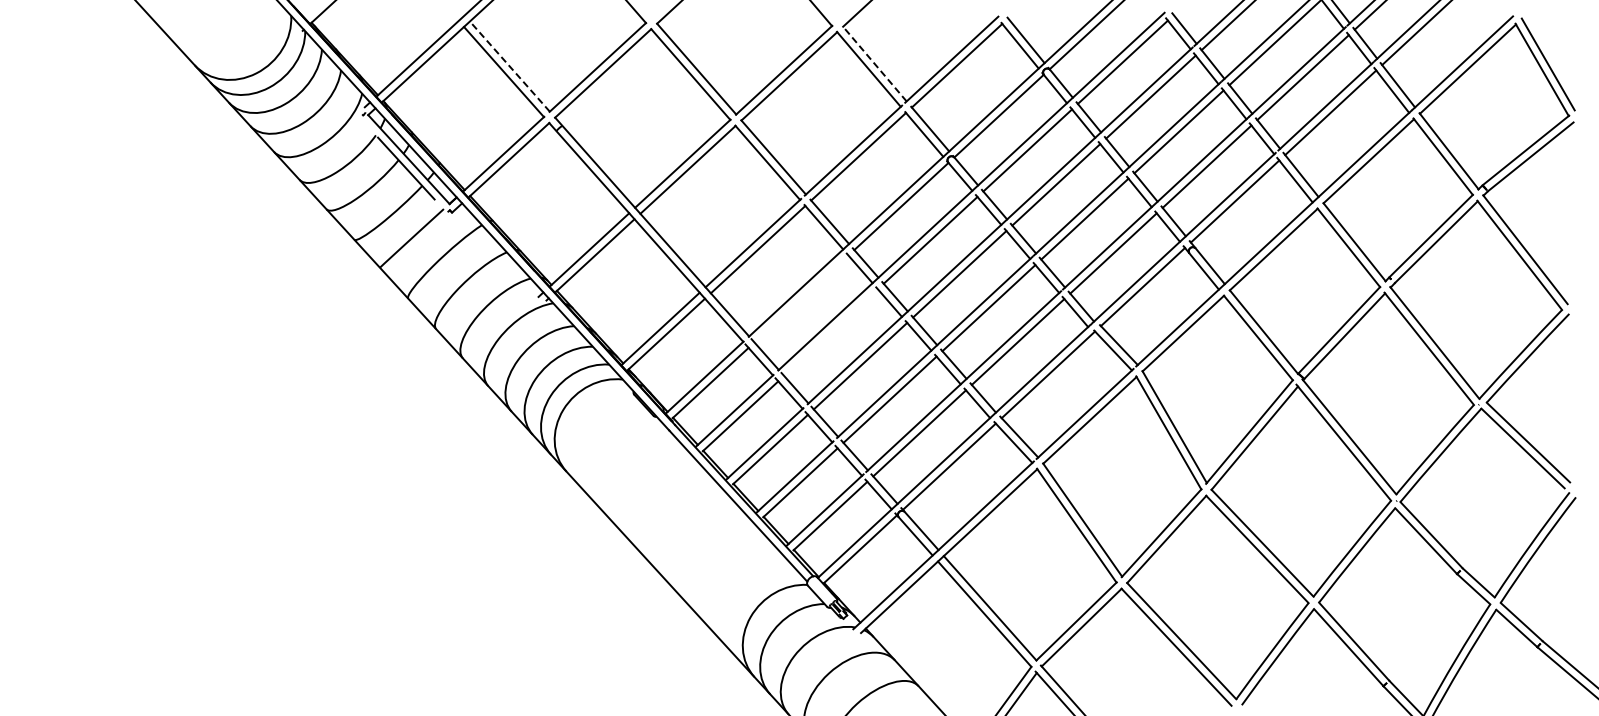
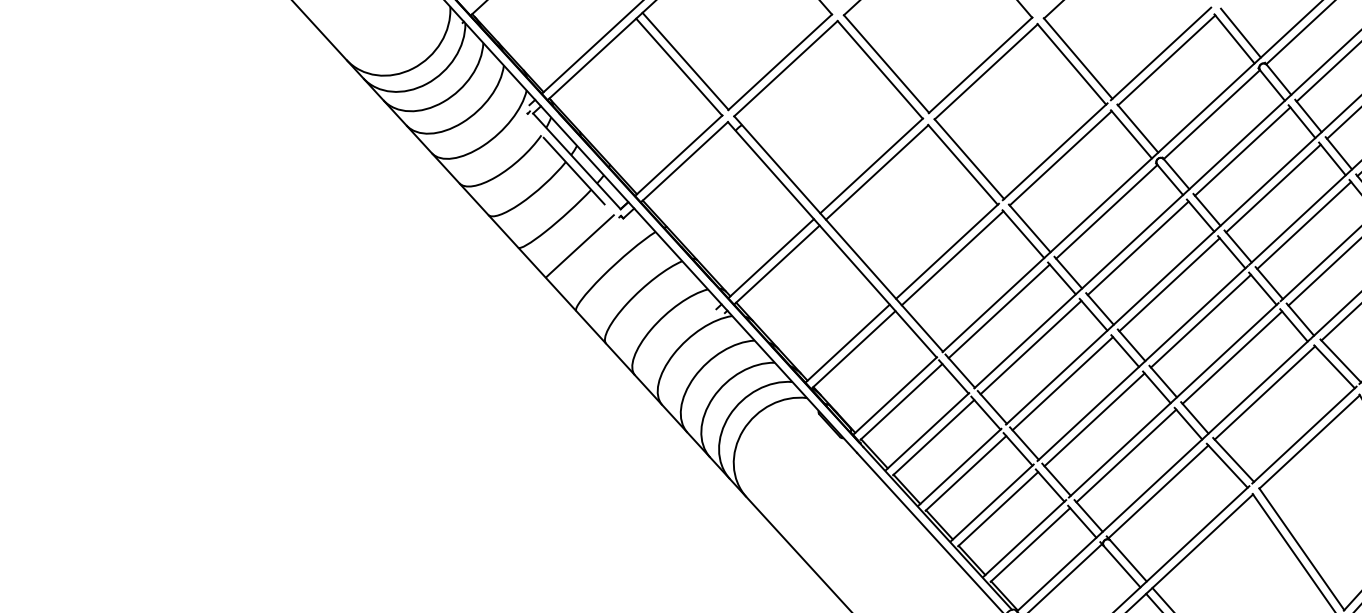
line: (874, 63) -> (1077, 58), dashed -> solid
line: (509, 66) -> (685, 61), dashed -> solid
line: (801, 298) -> (999, 310), added
line: (830, 332) -> (1030, 347), added

